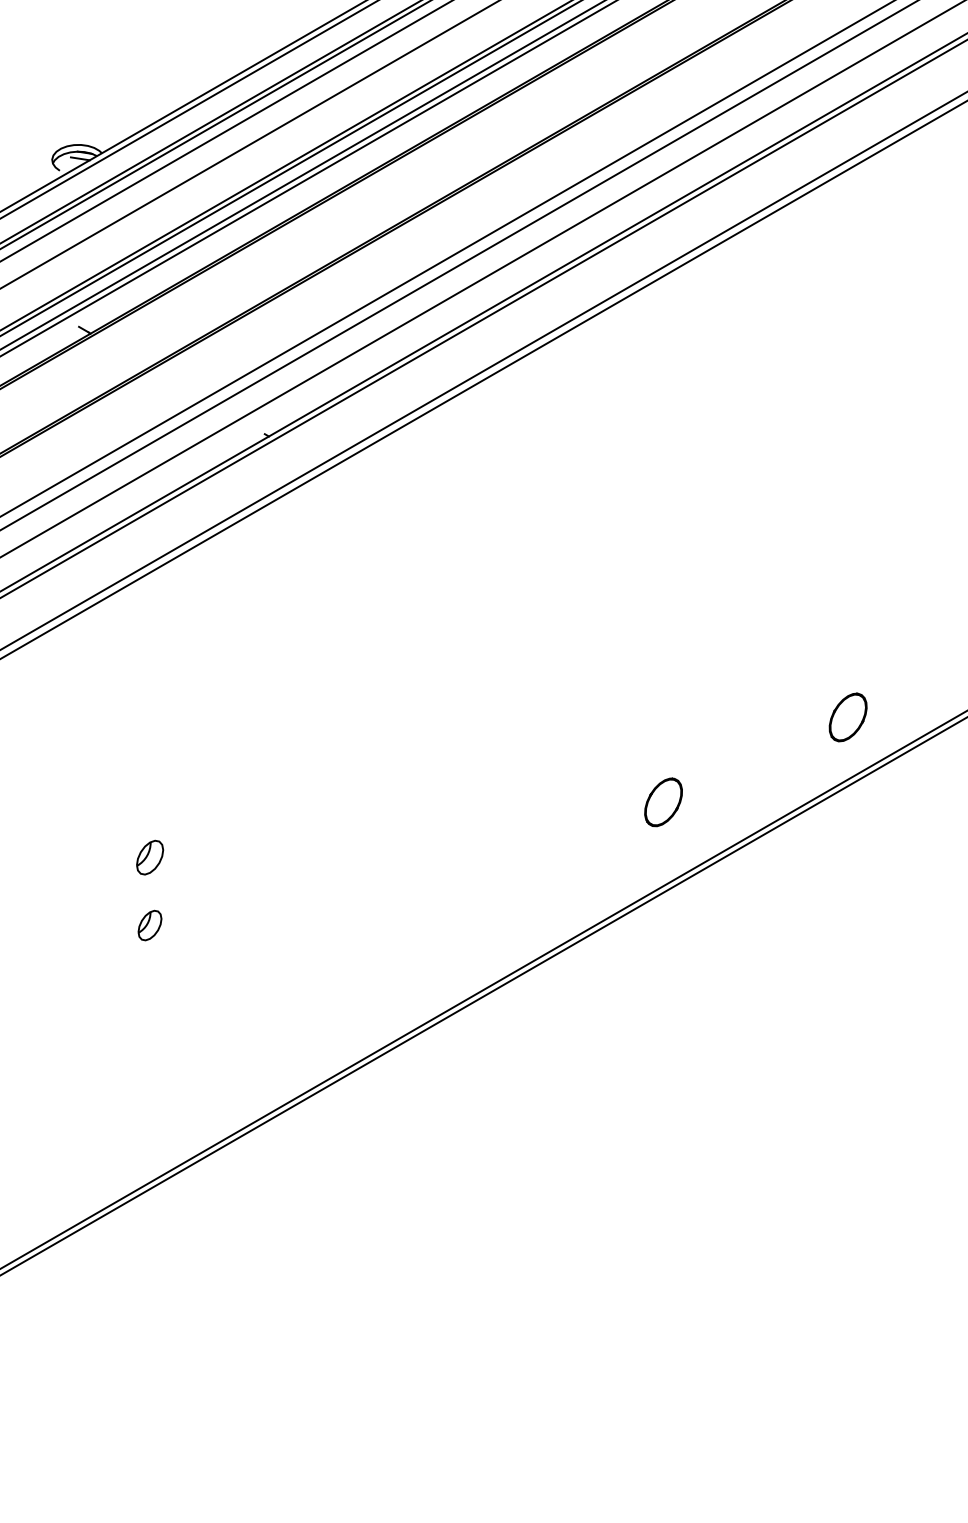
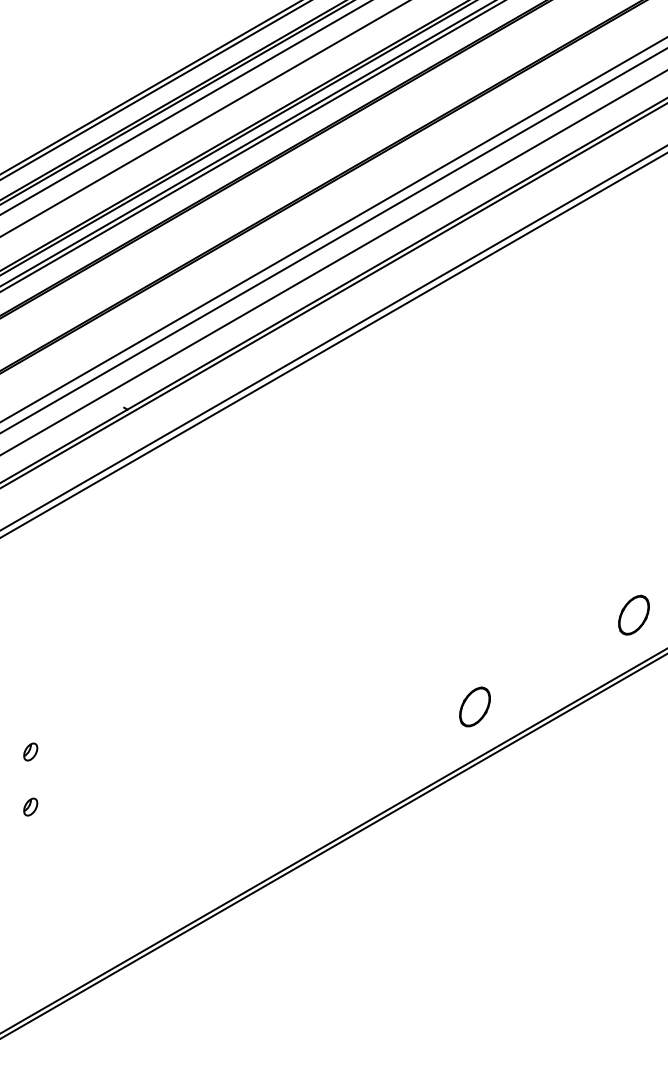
part: (847, 717) -> (633, 615), moved
part: (663, 802) -> (474, 707), moved
part: (149, 857) -> (30, 751), size x0.62
part: (149, 925) -> (30, 807), size x0.71

